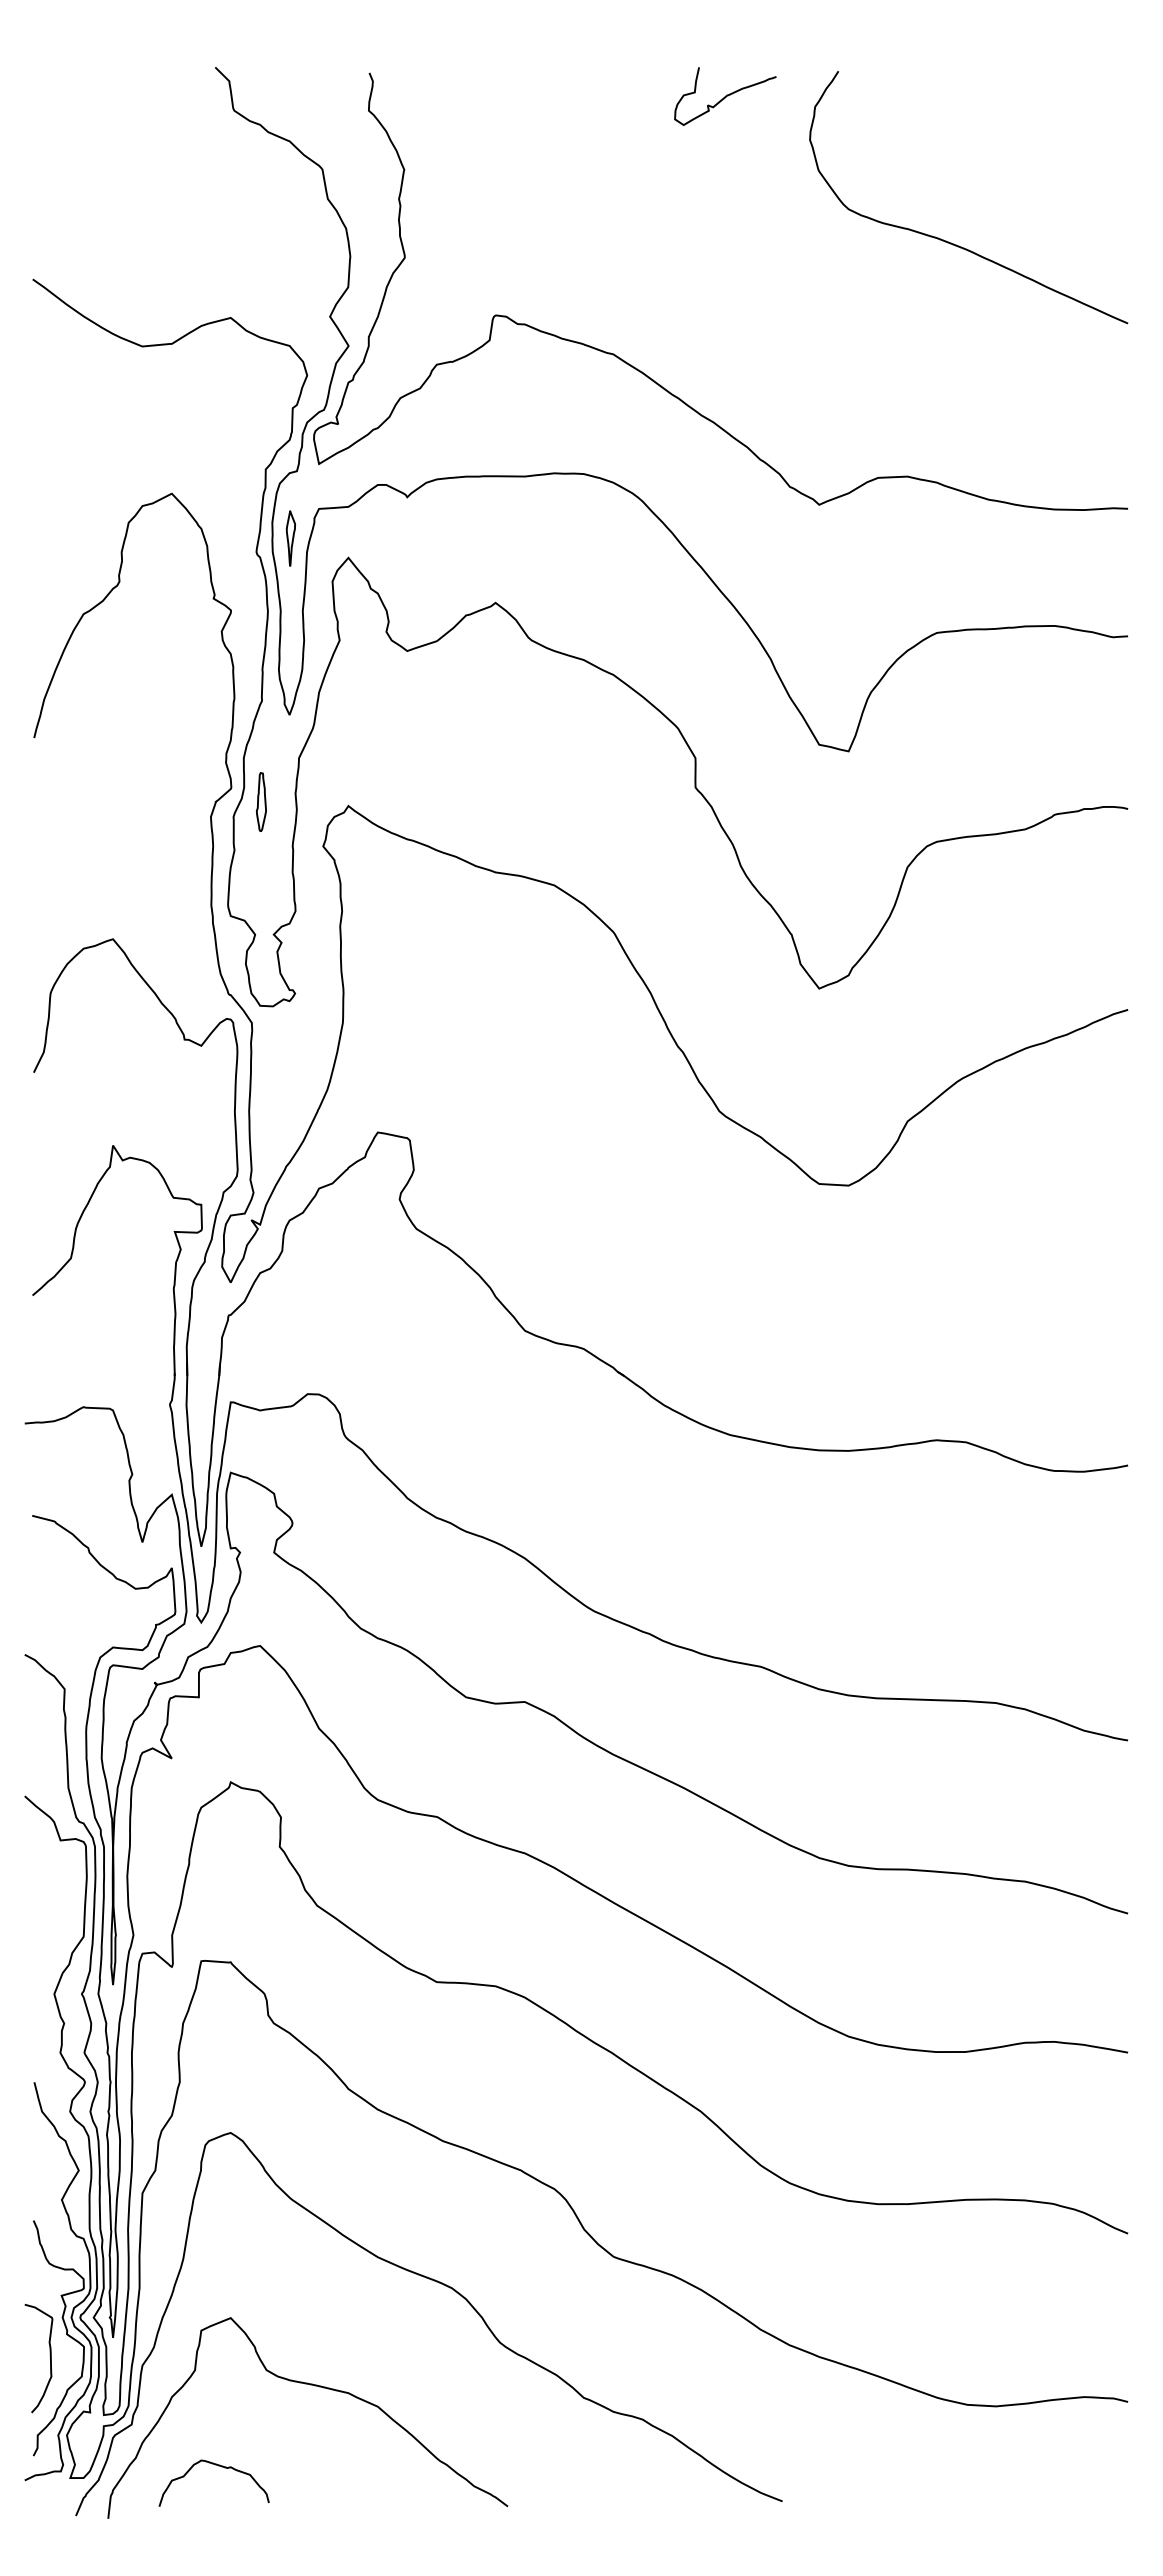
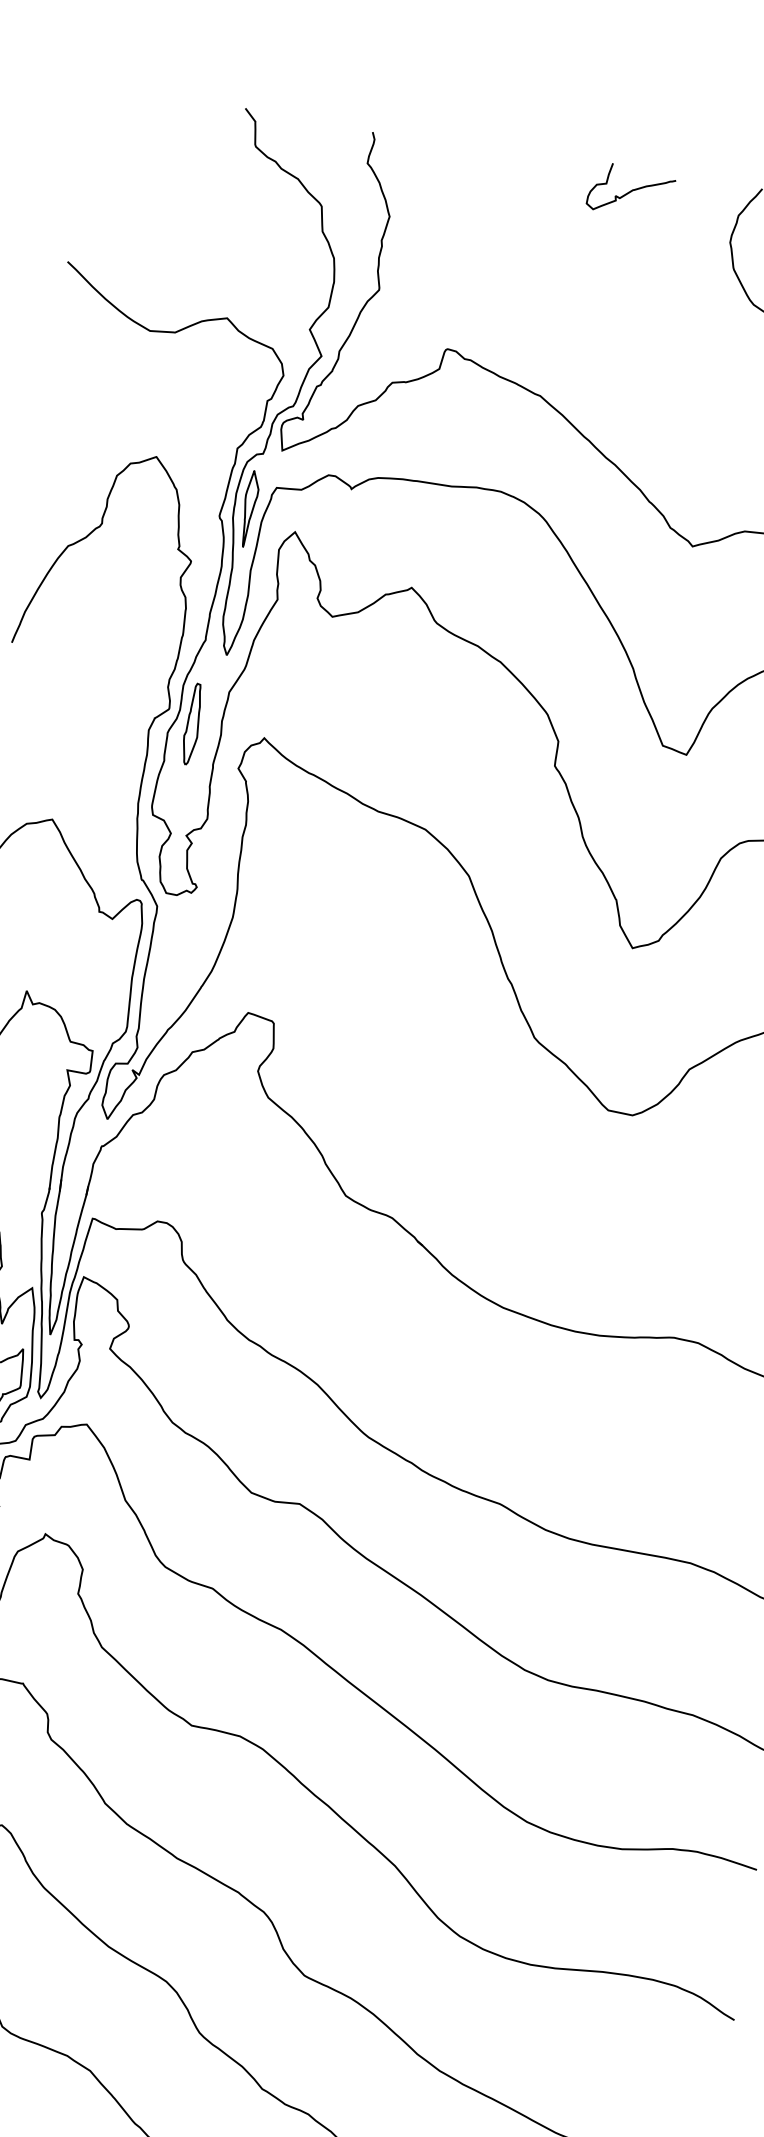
curve: (725, 96) -> (631, 190), moved
part: (290, 538) -> (249, 508), size x1.67
part: (261, 801) -> (192, 723), size x1.67

